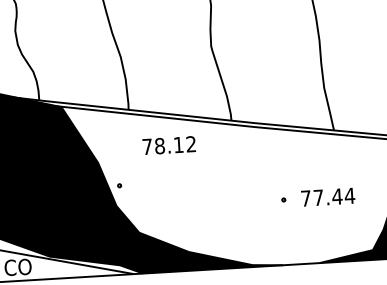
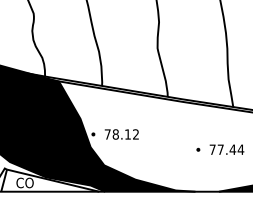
text: (168, 145) -> (121, 134), moved

